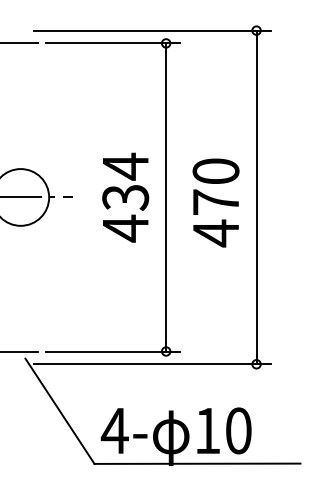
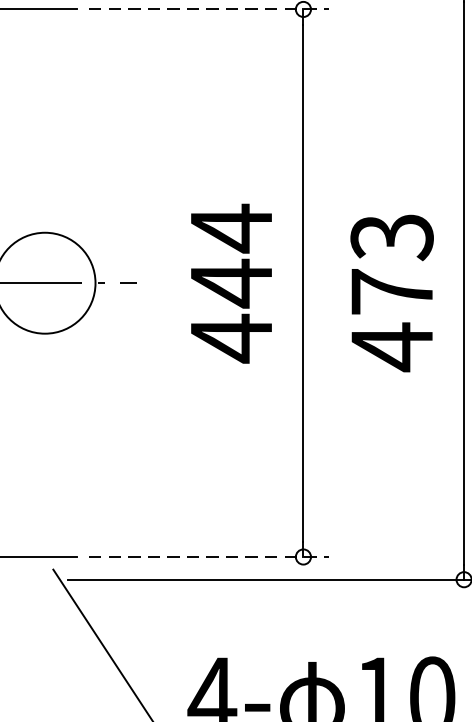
line: (113, 43) -> (209, 9), solid -> dashed
text: (215, 171) -> (391, 237), 470 -> 473
text: (125, 197) -> (231, 283), 434 -> 444
line: (113, 351) -> (209, 557), solid -> dashed

